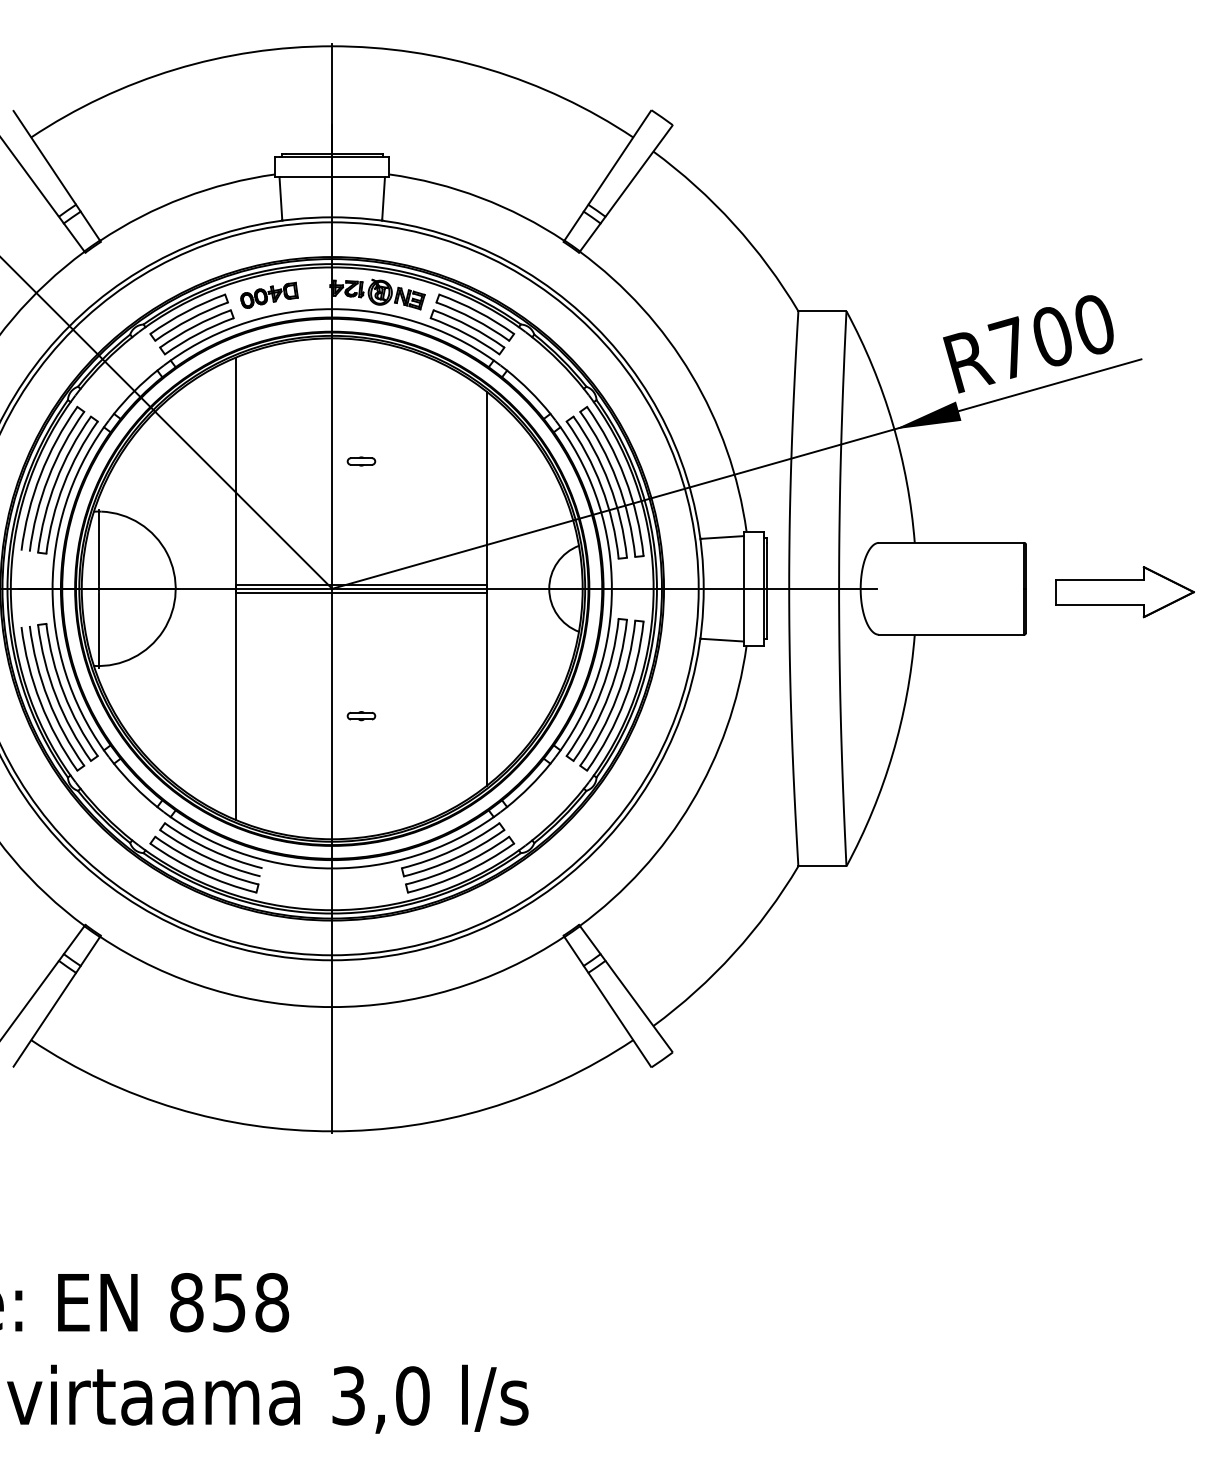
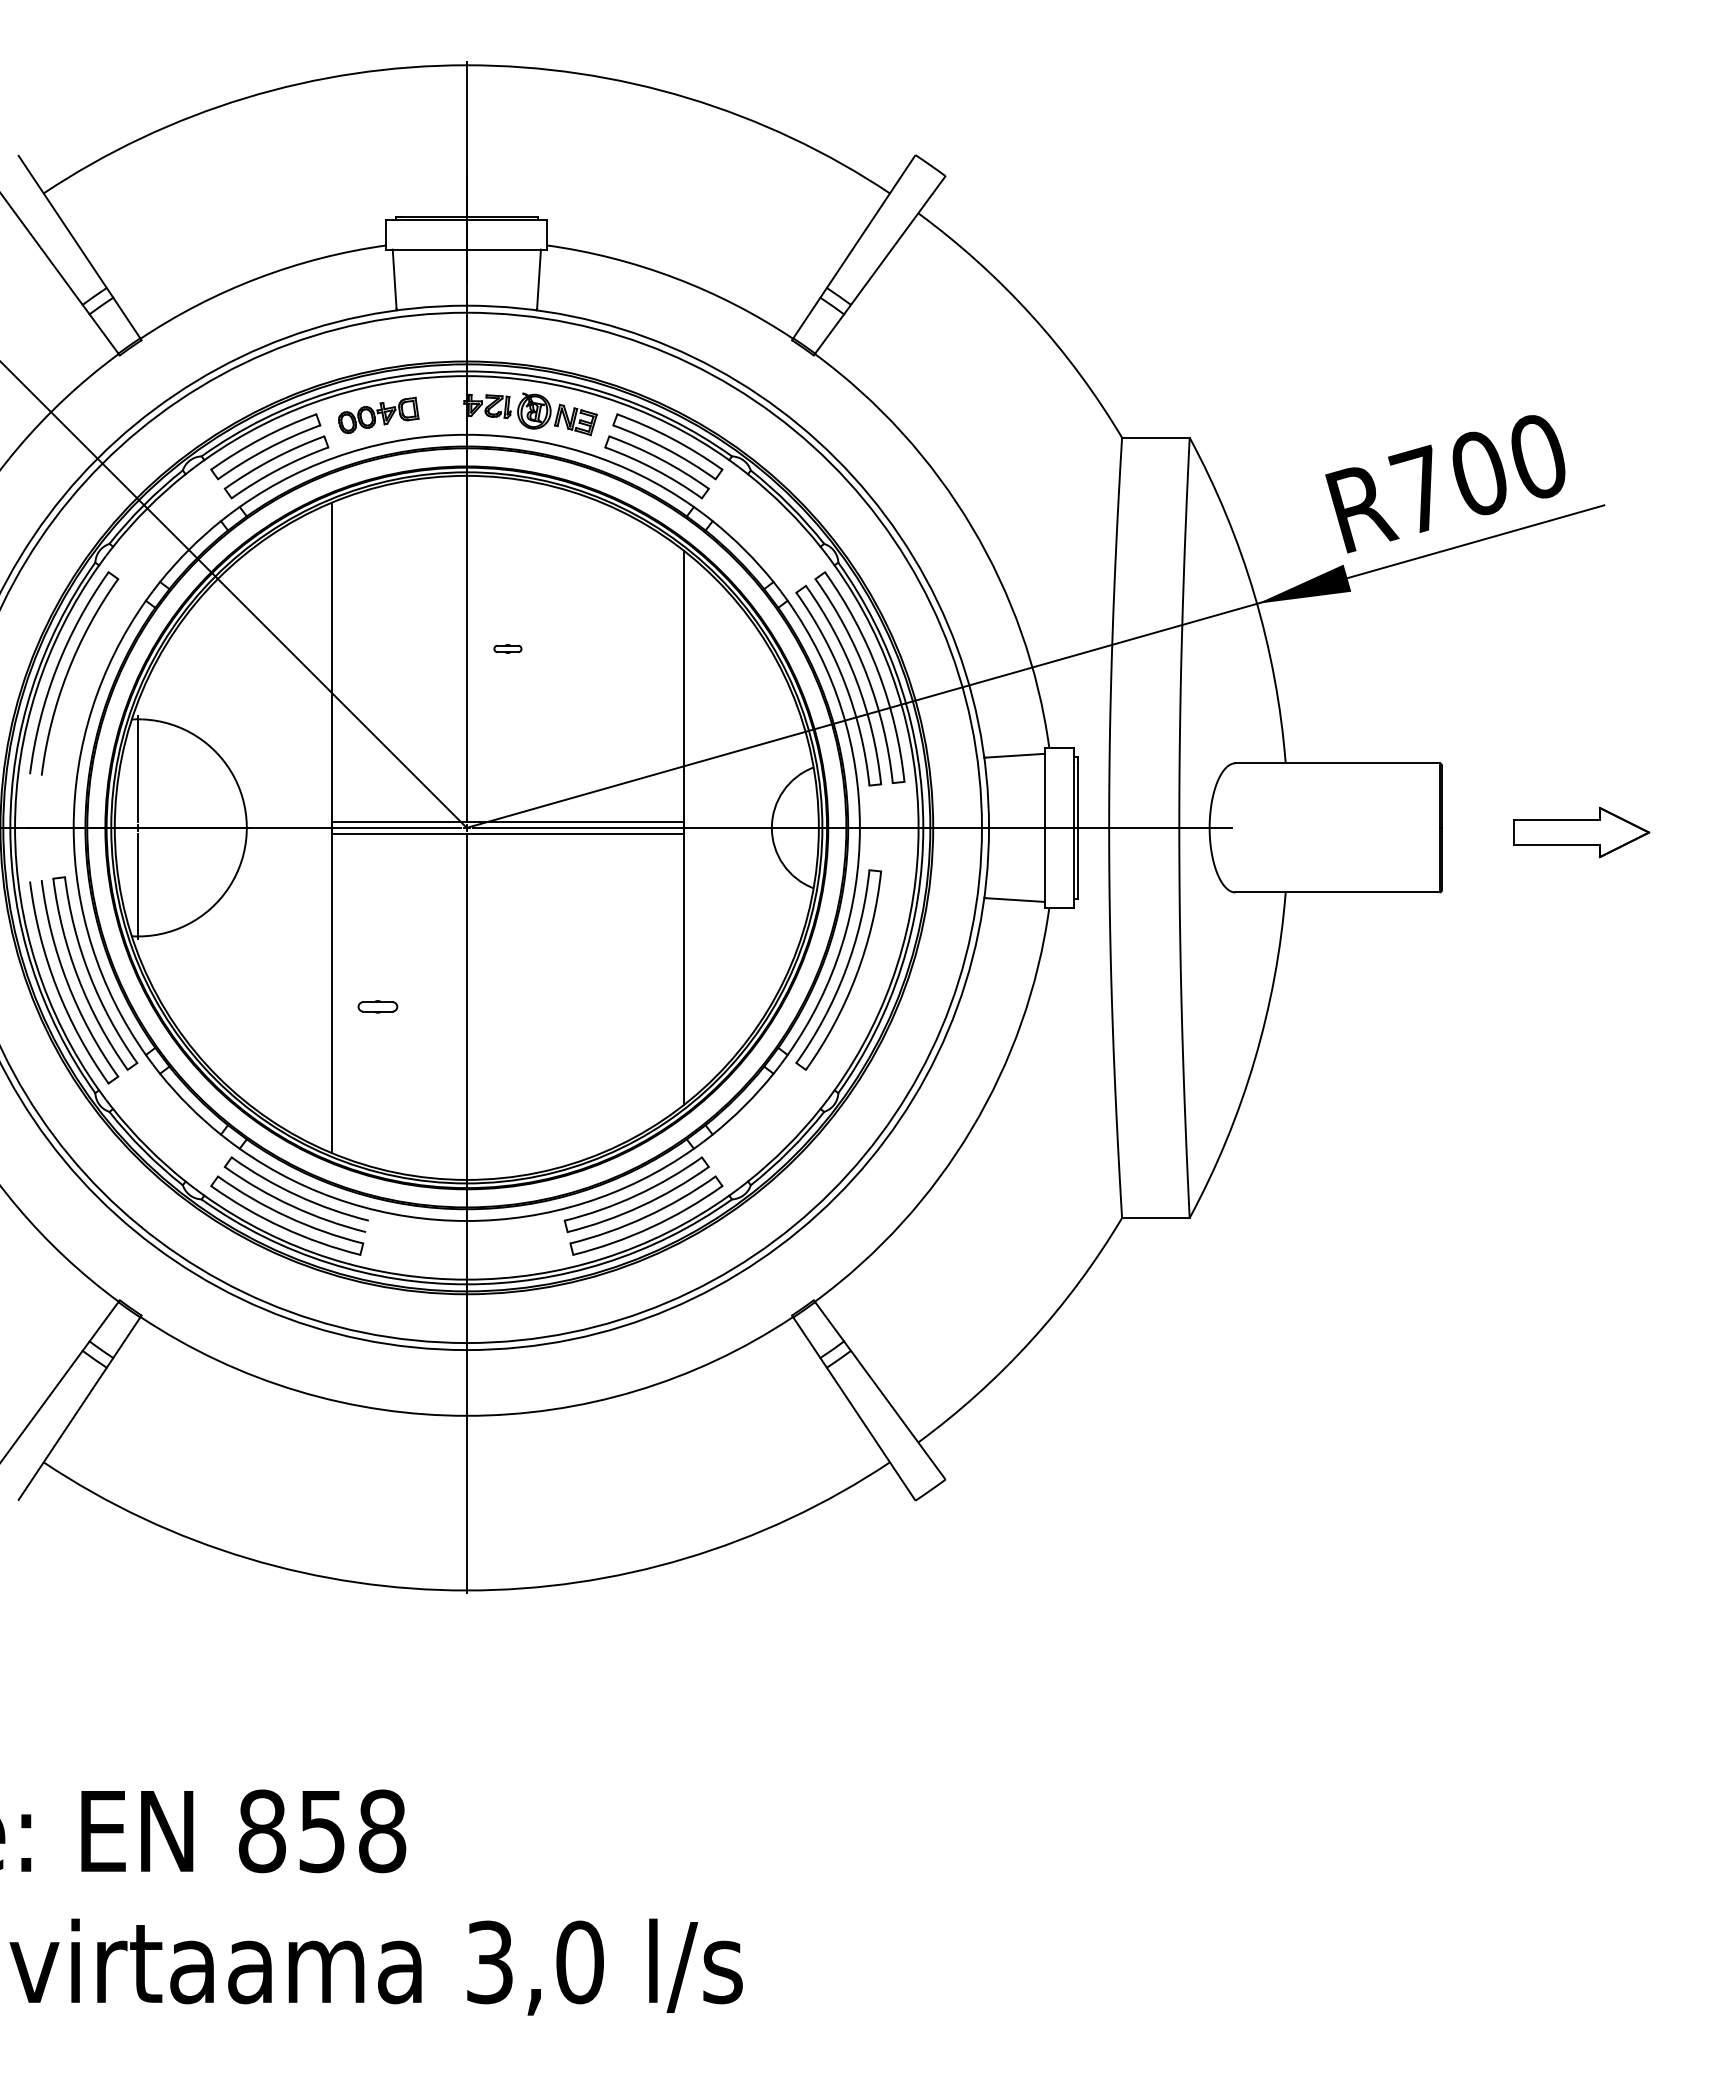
part: (361, 461) -> (507, 648), size x0.7
part: (68, 484) -> (95, 681), removed
part: (1125, 592) -> (1581, 832), size x0.7
part: (616, 695) -> (866, 978), removed
part: (361, 715) -> (377, 1006), moved

